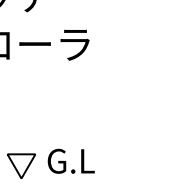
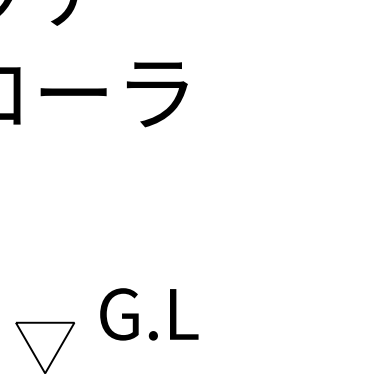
text: (70, 160) -> (147, 312), moved

